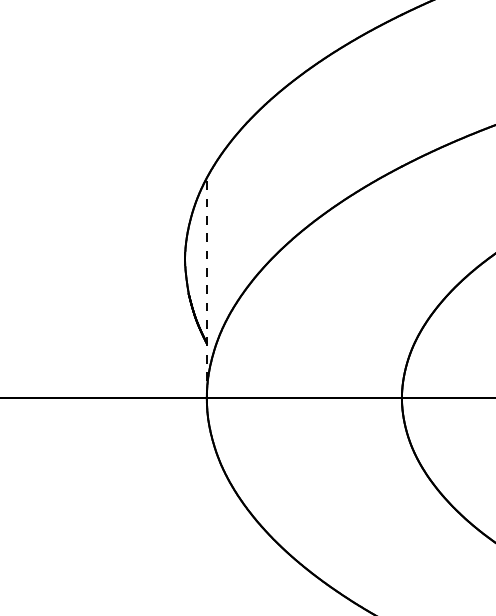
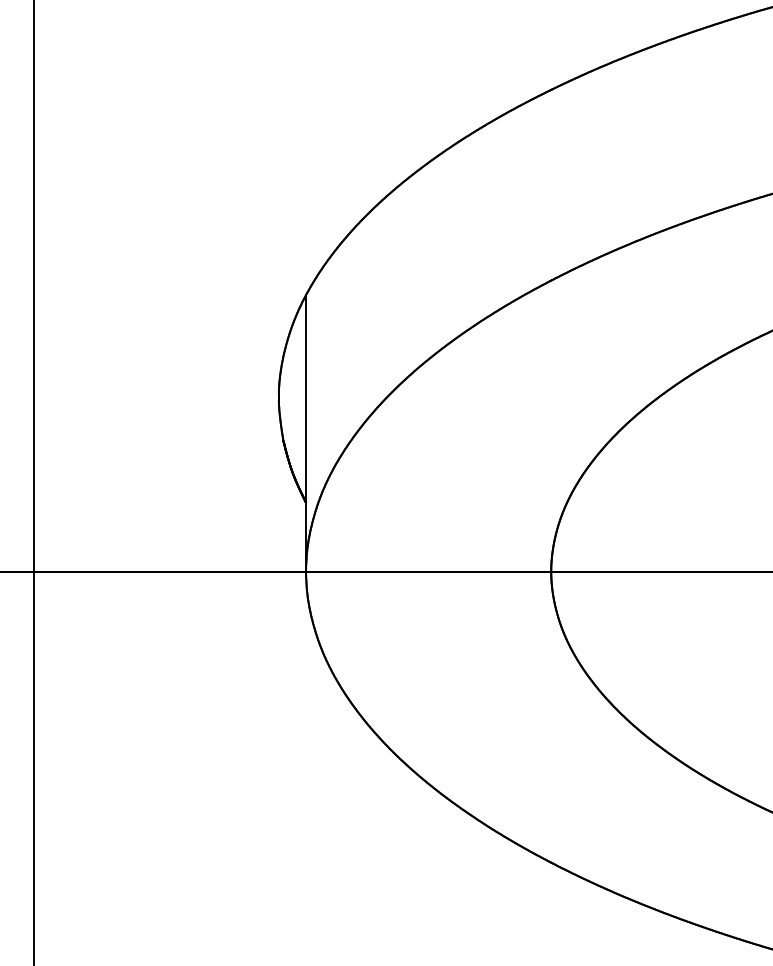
line: (207, 287) -> (306, 432), dashed -> solid

